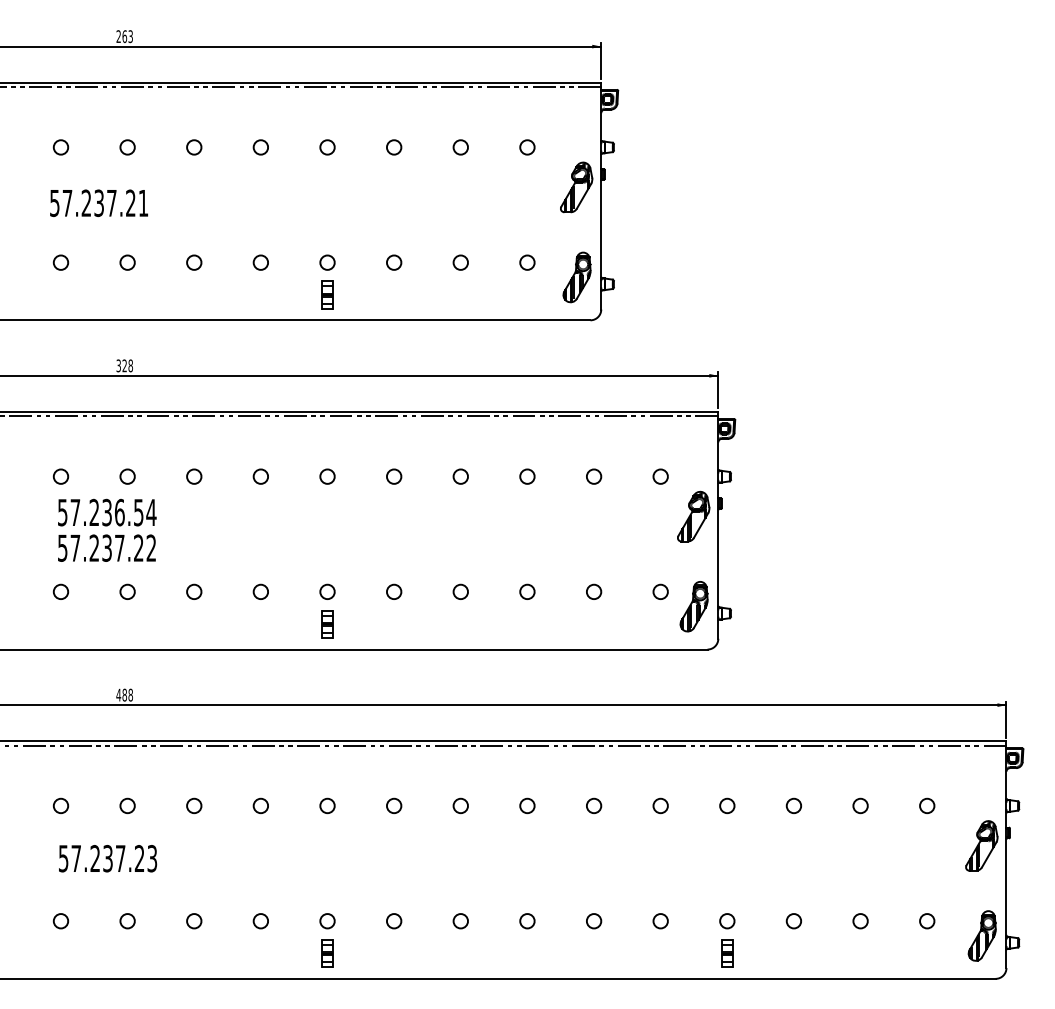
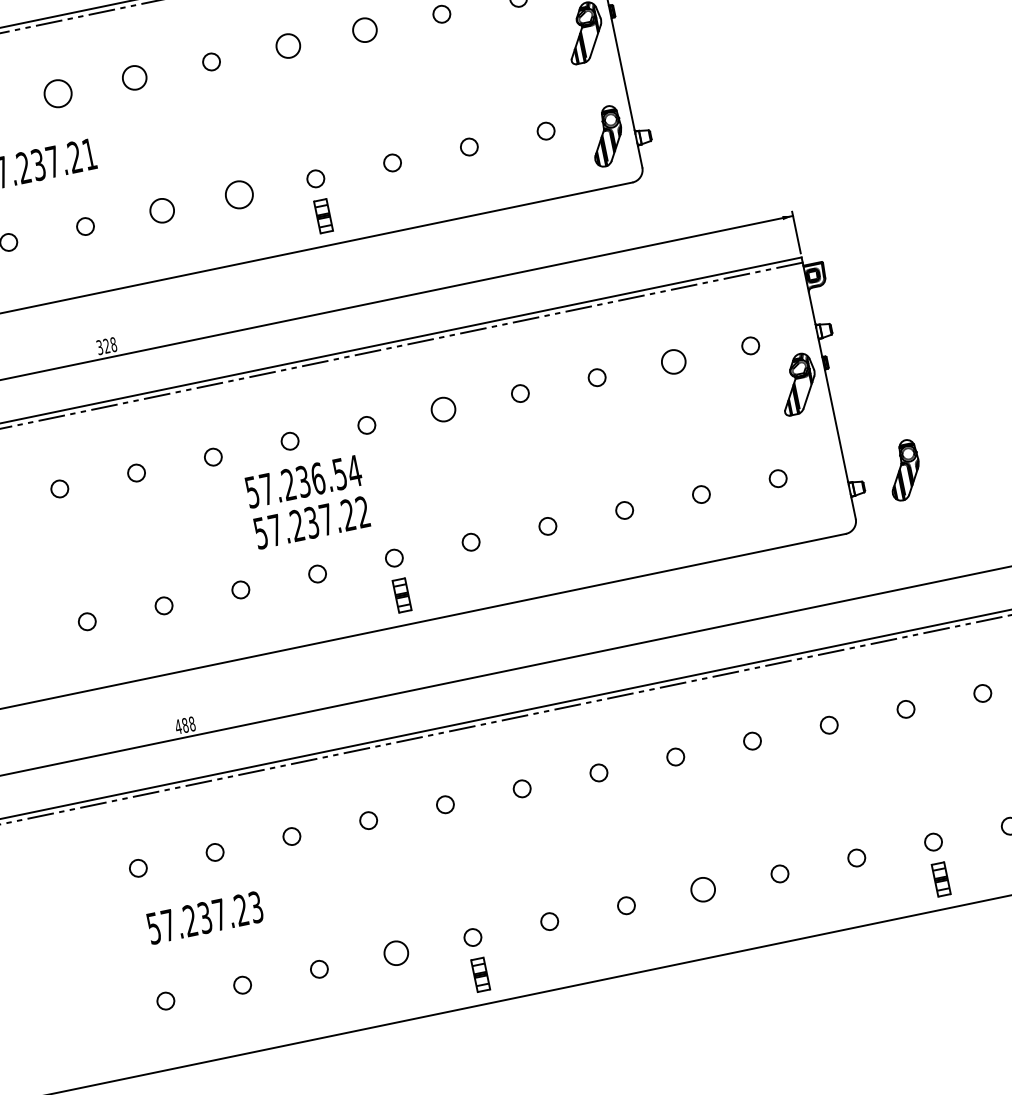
circle: (127, 147) -> (57, 93), size x1.6
circle: (194, 147) -> (135, 77), size x1.4
circle: (327, 147) -> (288, 46), size x1.4
circle: (394, 147) -> (365, 30), size x1.4
circle: (194, 262) -> (162, 210), size x1.4
circle: (260, 262) -> (238, 194), size x1.6
circle: (394, 476) -> (443, 409), size x1.4
circle: (594, 476) -> (674, 361), size x1.4
text: (107, 529) -> (308, 501), moved
part: (693, 606) -> (903, 470), moved
circle: (260, 921) -> (395, 953), size x1.4
circle: (527, 921) -> (703, 890), size x1.4

